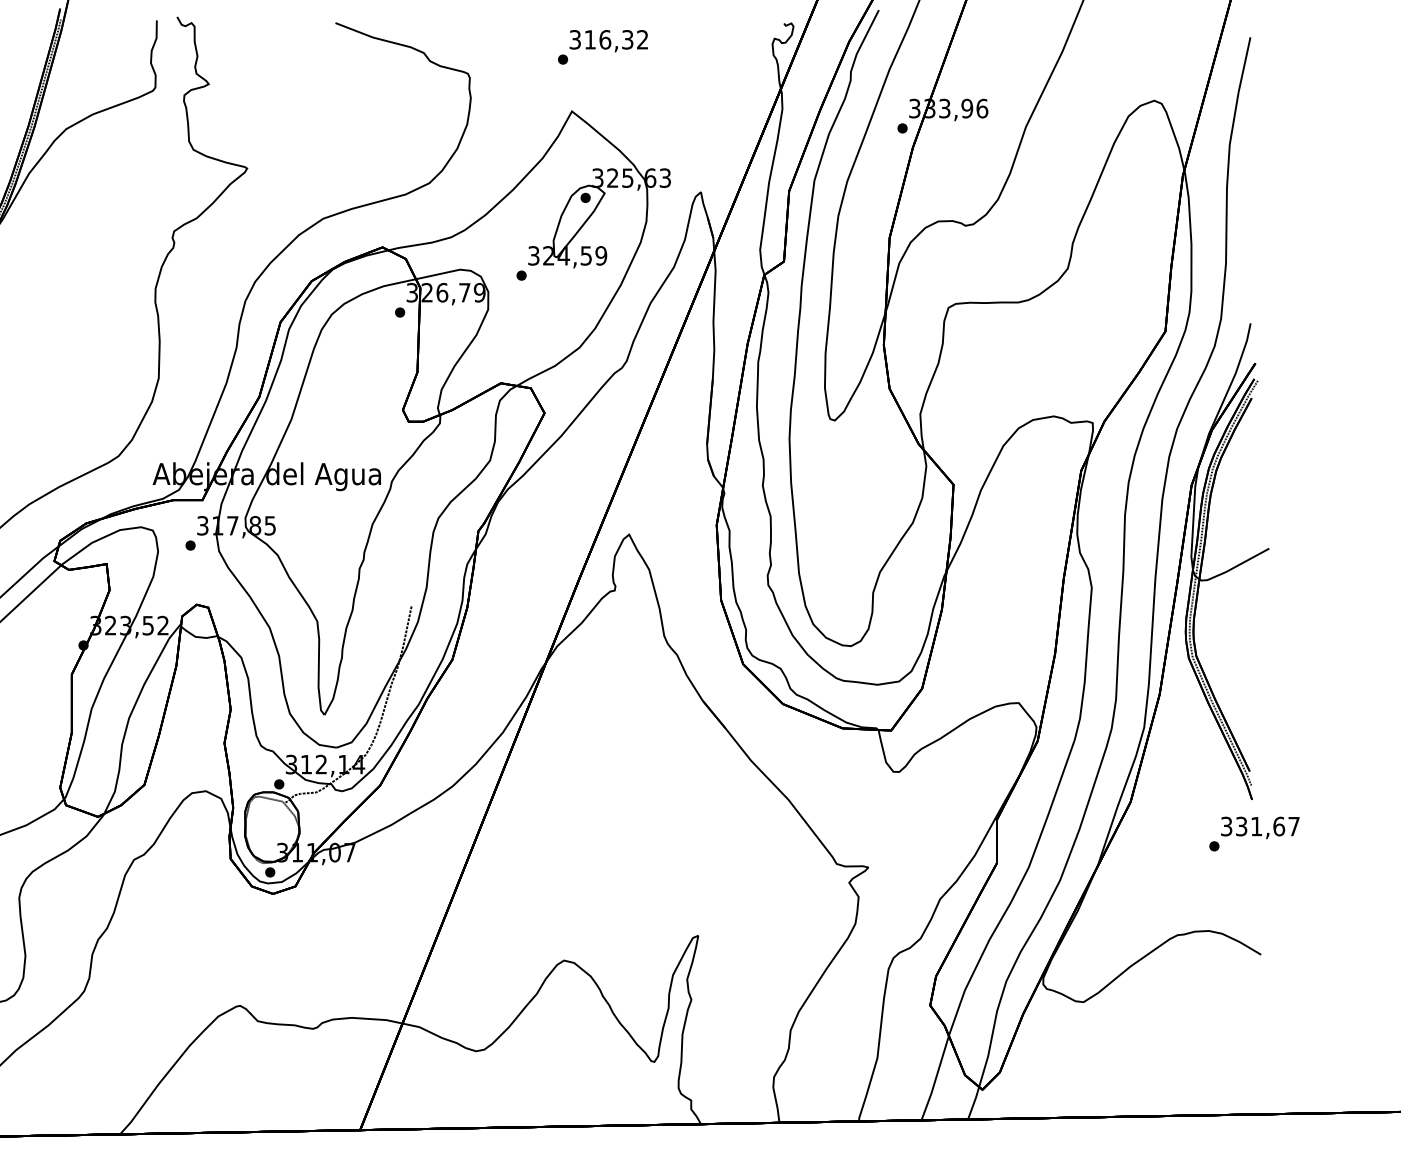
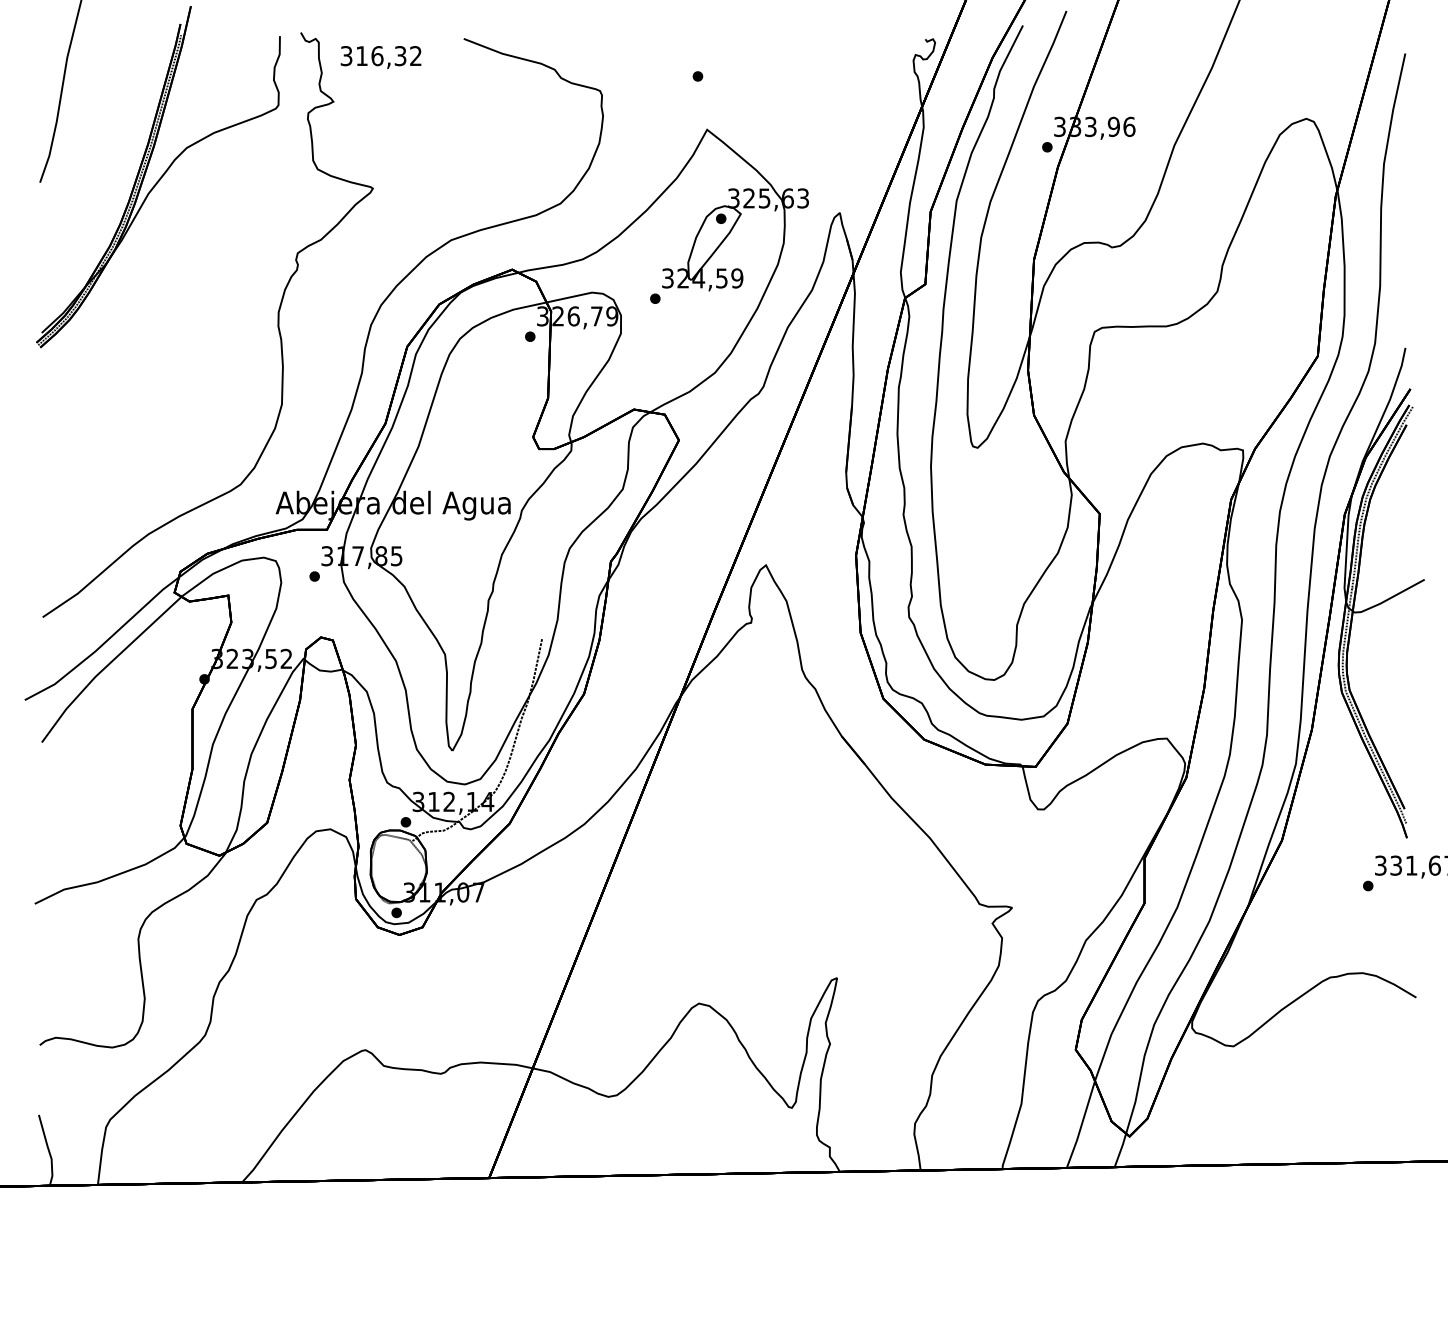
text: (608, 41) -> (380, 57), moved

